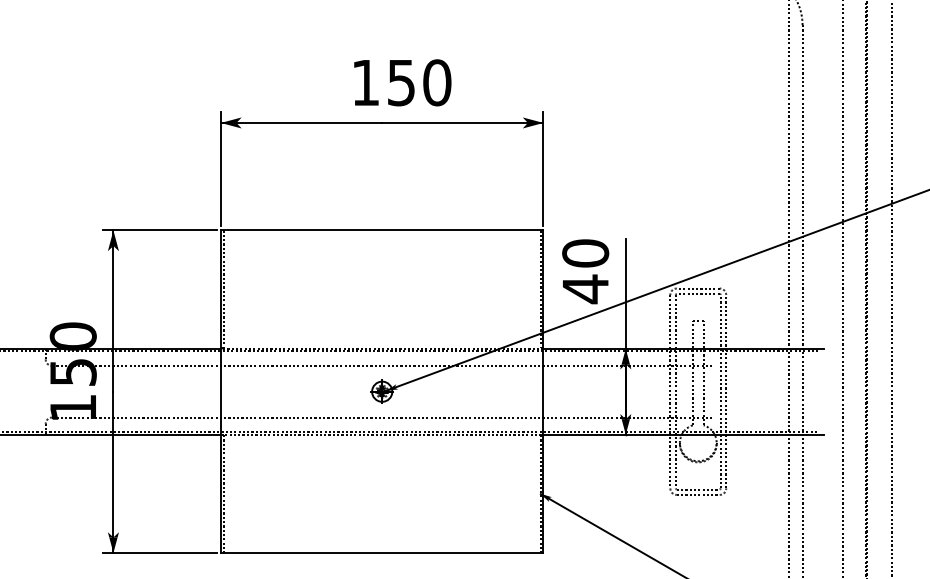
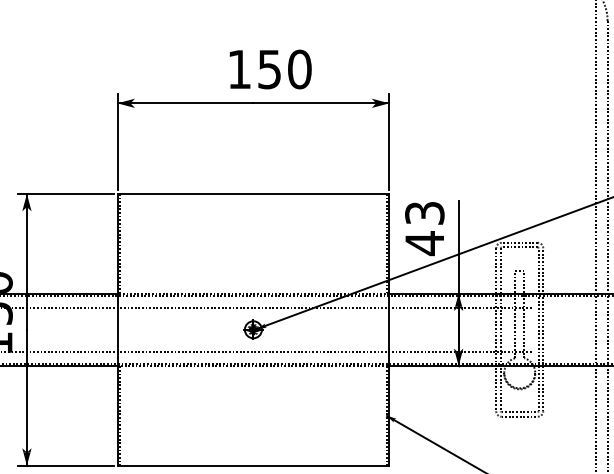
text: (585, 253) -> (424, 213), 40 -> 43

